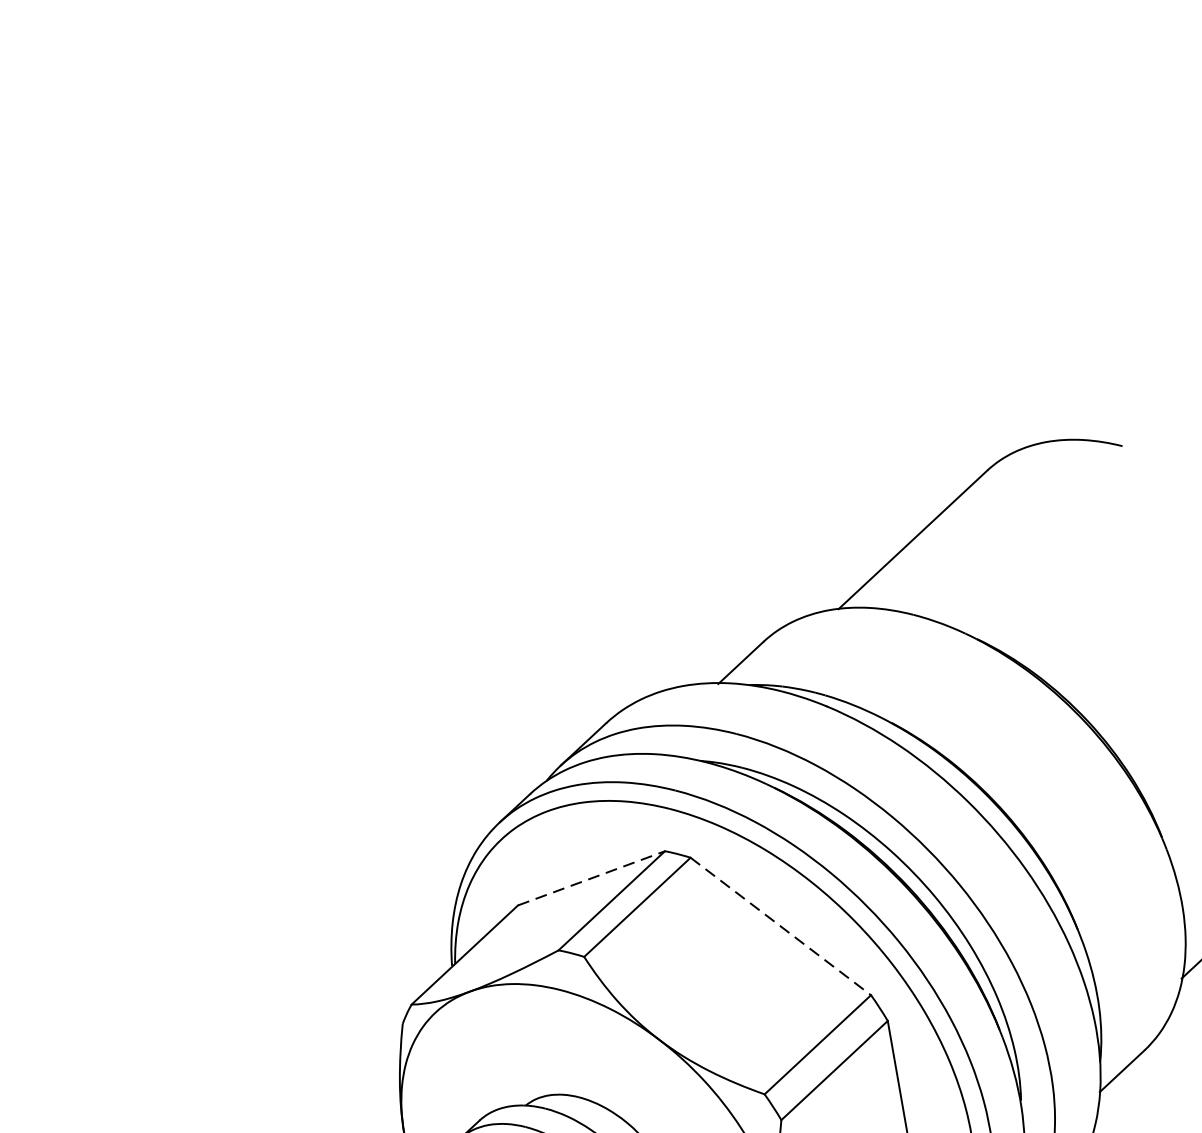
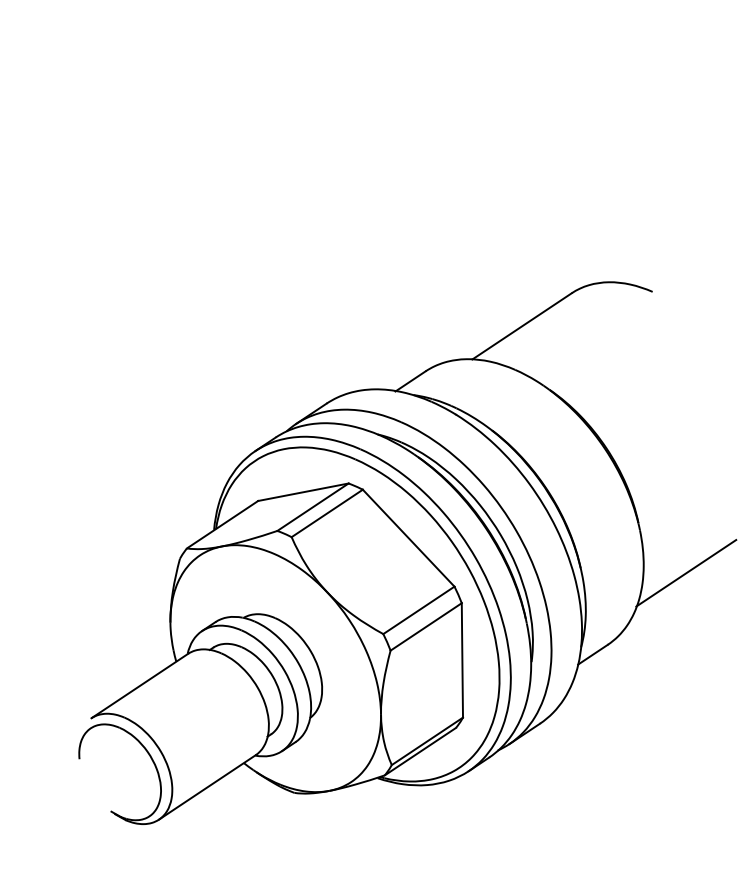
line: (591, 878) -> (303, 492), dashed -> solid
line: (780, 927) -> (408, 538), dashed -> solid

